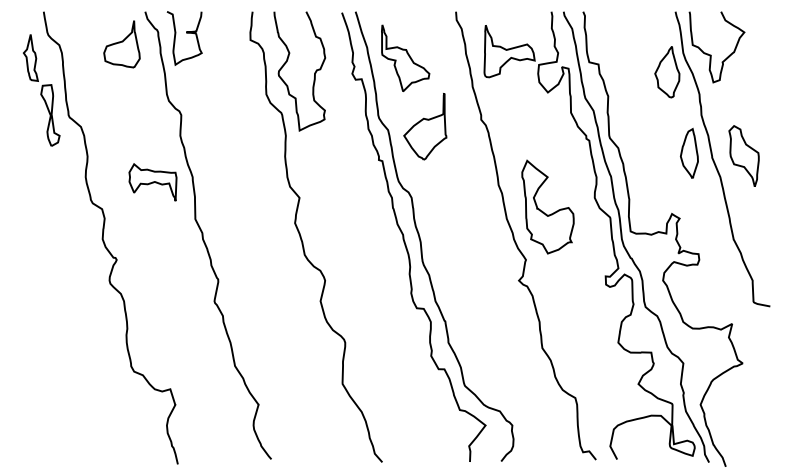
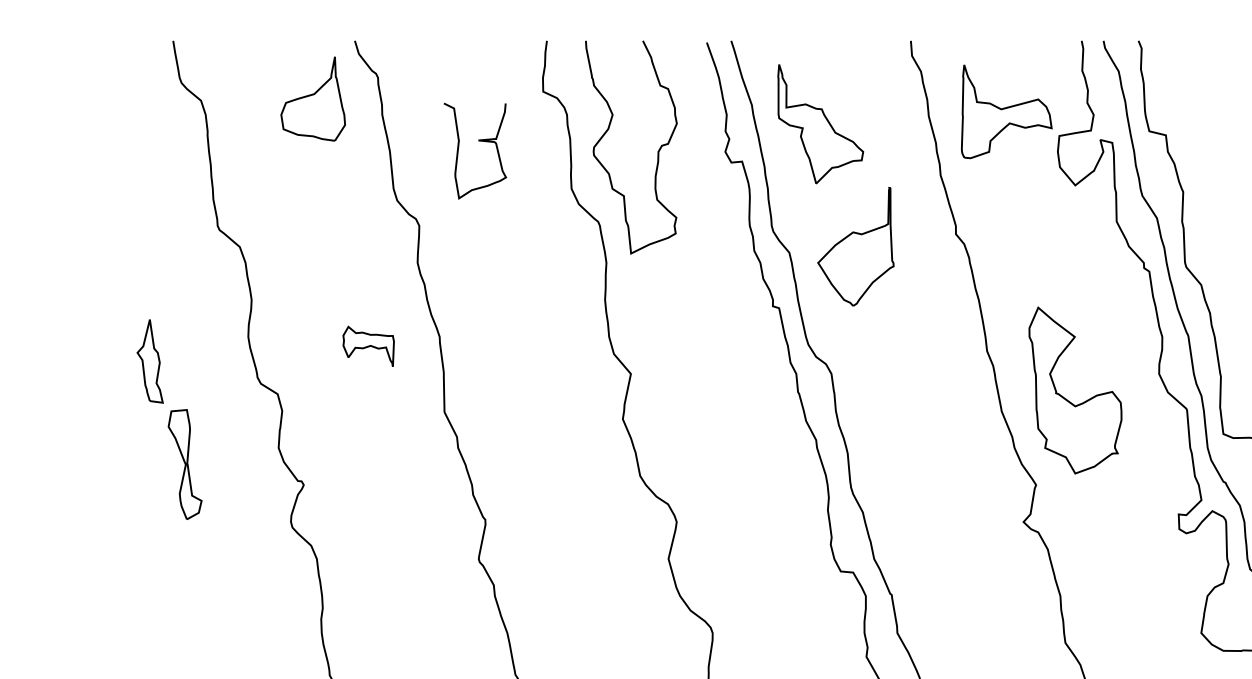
curve: (186, 33) -> (478, 142), moved
part: (41, 90) -> (169, 419), moved
part: (152, 182) -> (367, 346), size x0.6

